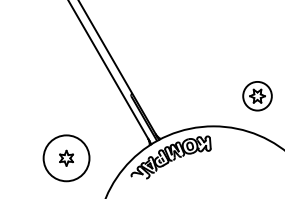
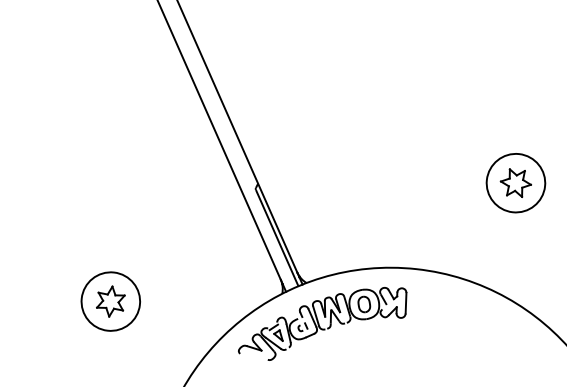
part: (257, 96) -> (515, 183), moved
circle: (66, 158) -> (110, 301), size x0.62

